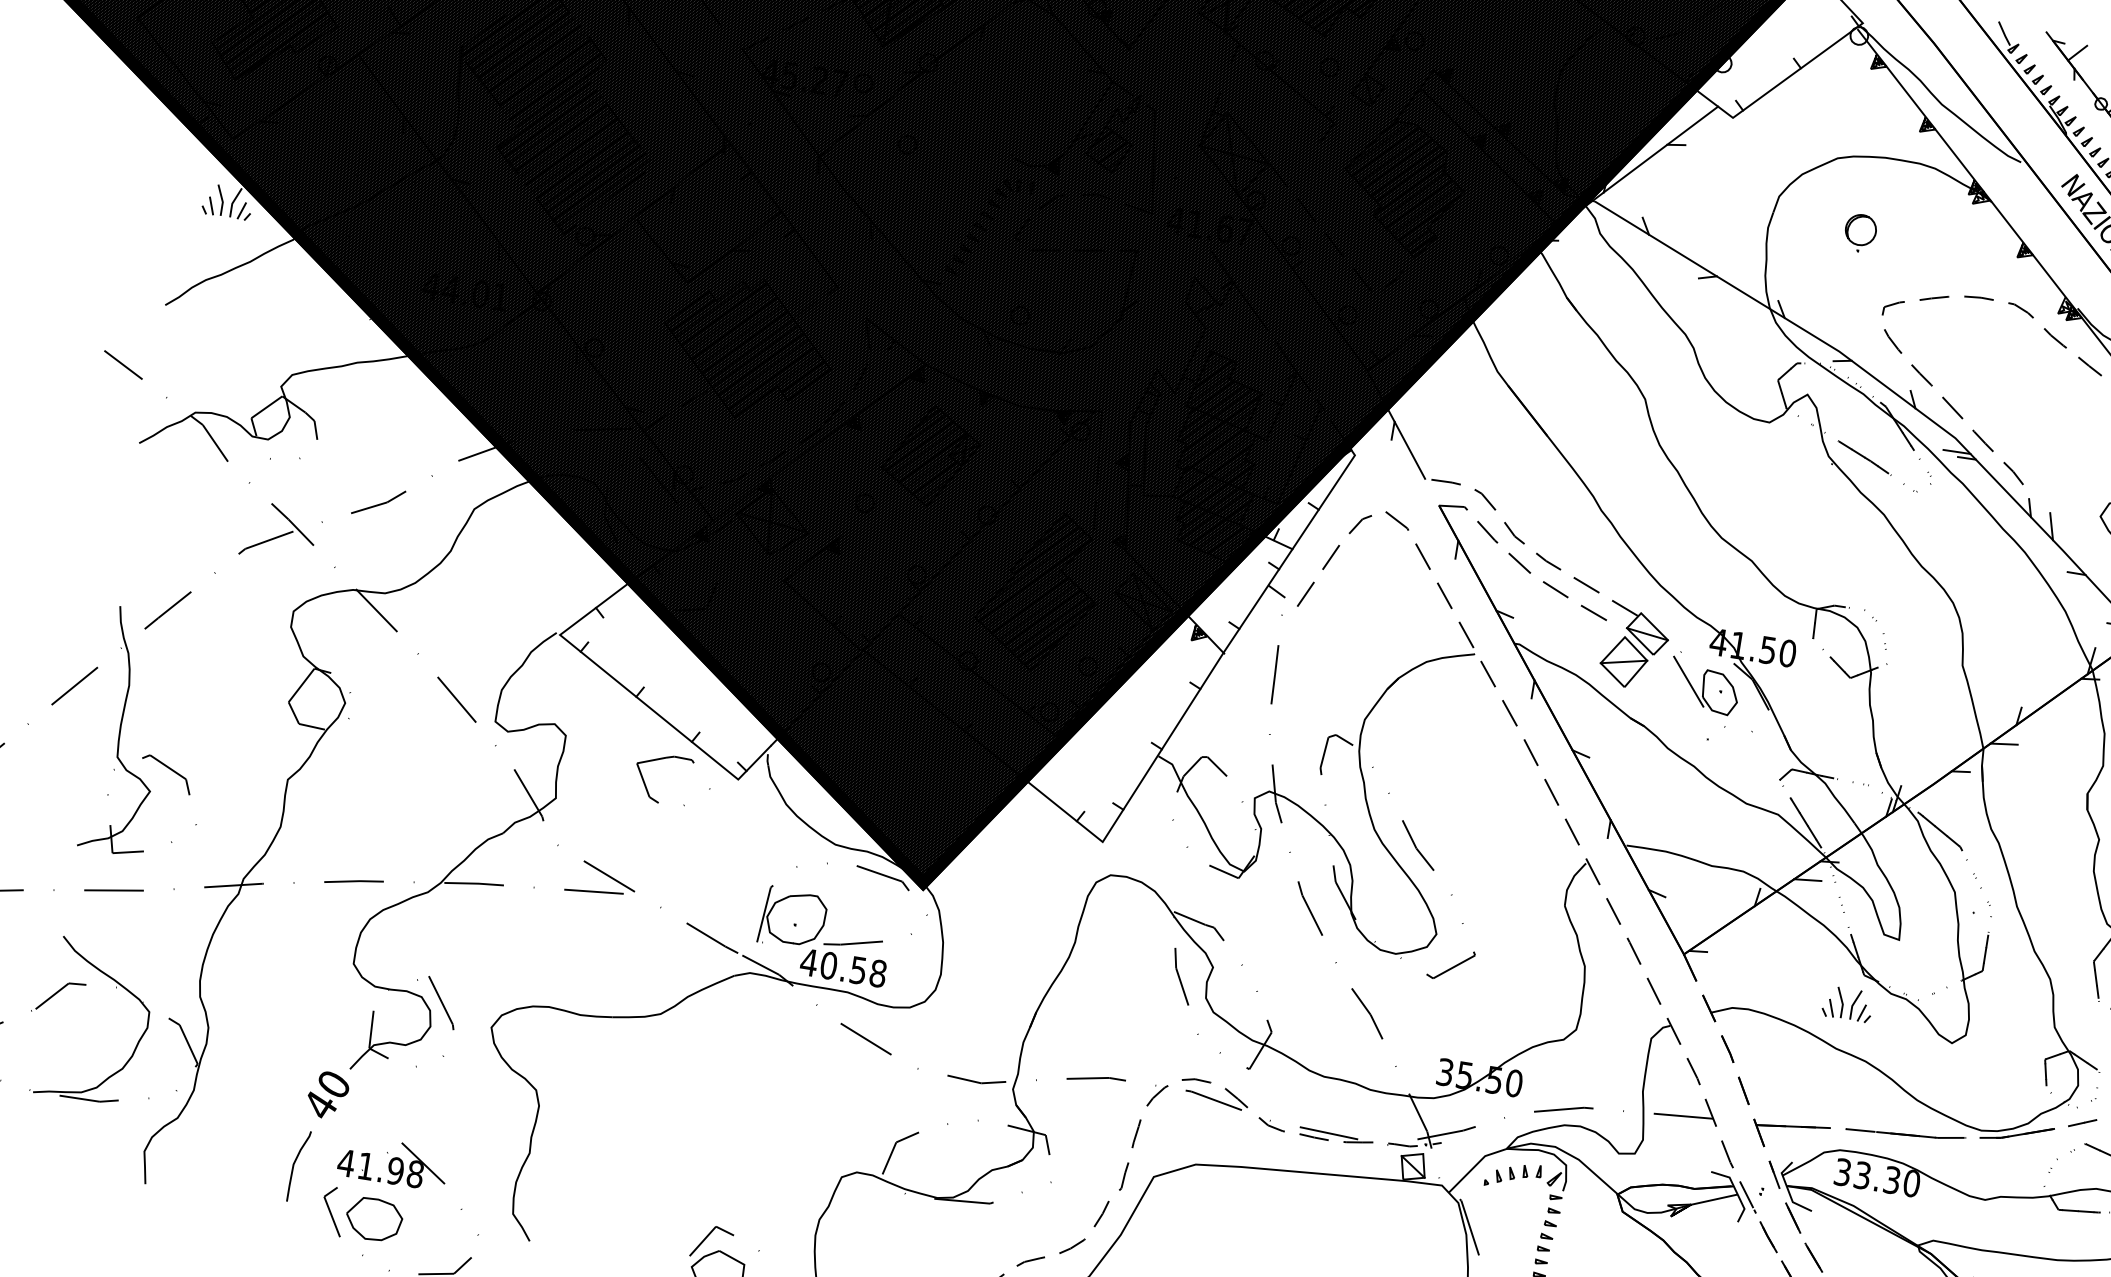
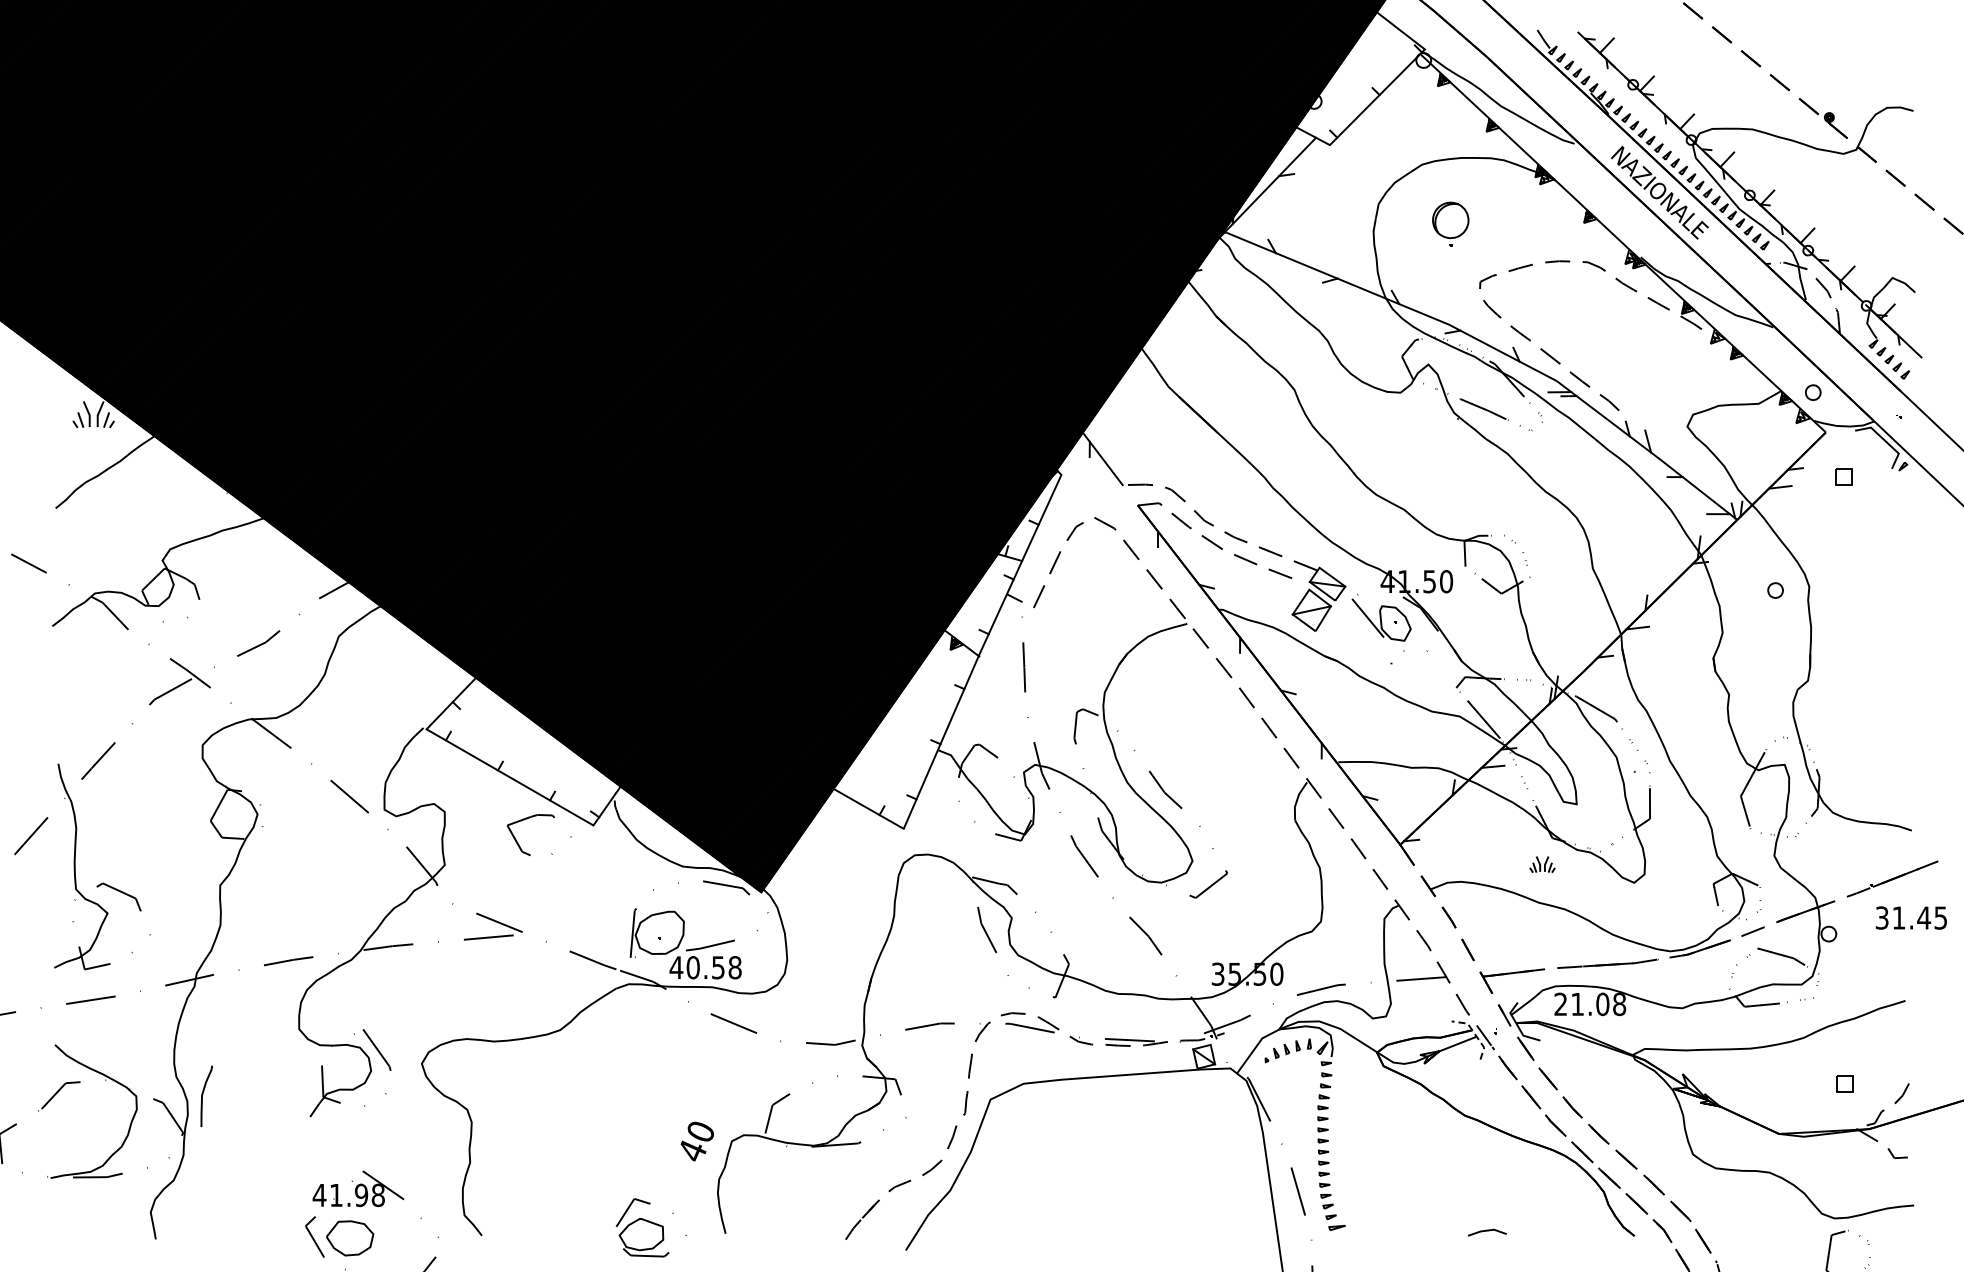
part: (1860, 231) -> (1450, 222), size x1.4
part: (1847, 1004) -> (1542, 864), size x0.6
text: (326, 1095) -> (696, 1141), moved
curve: (295, 1163) -> (203, 1094), moved
text: (1877, 1178) -> (1590, 1004), 33.30 -> 21.08
line: (1735, 1191) -> (1474, 1034), solid -> dashed

